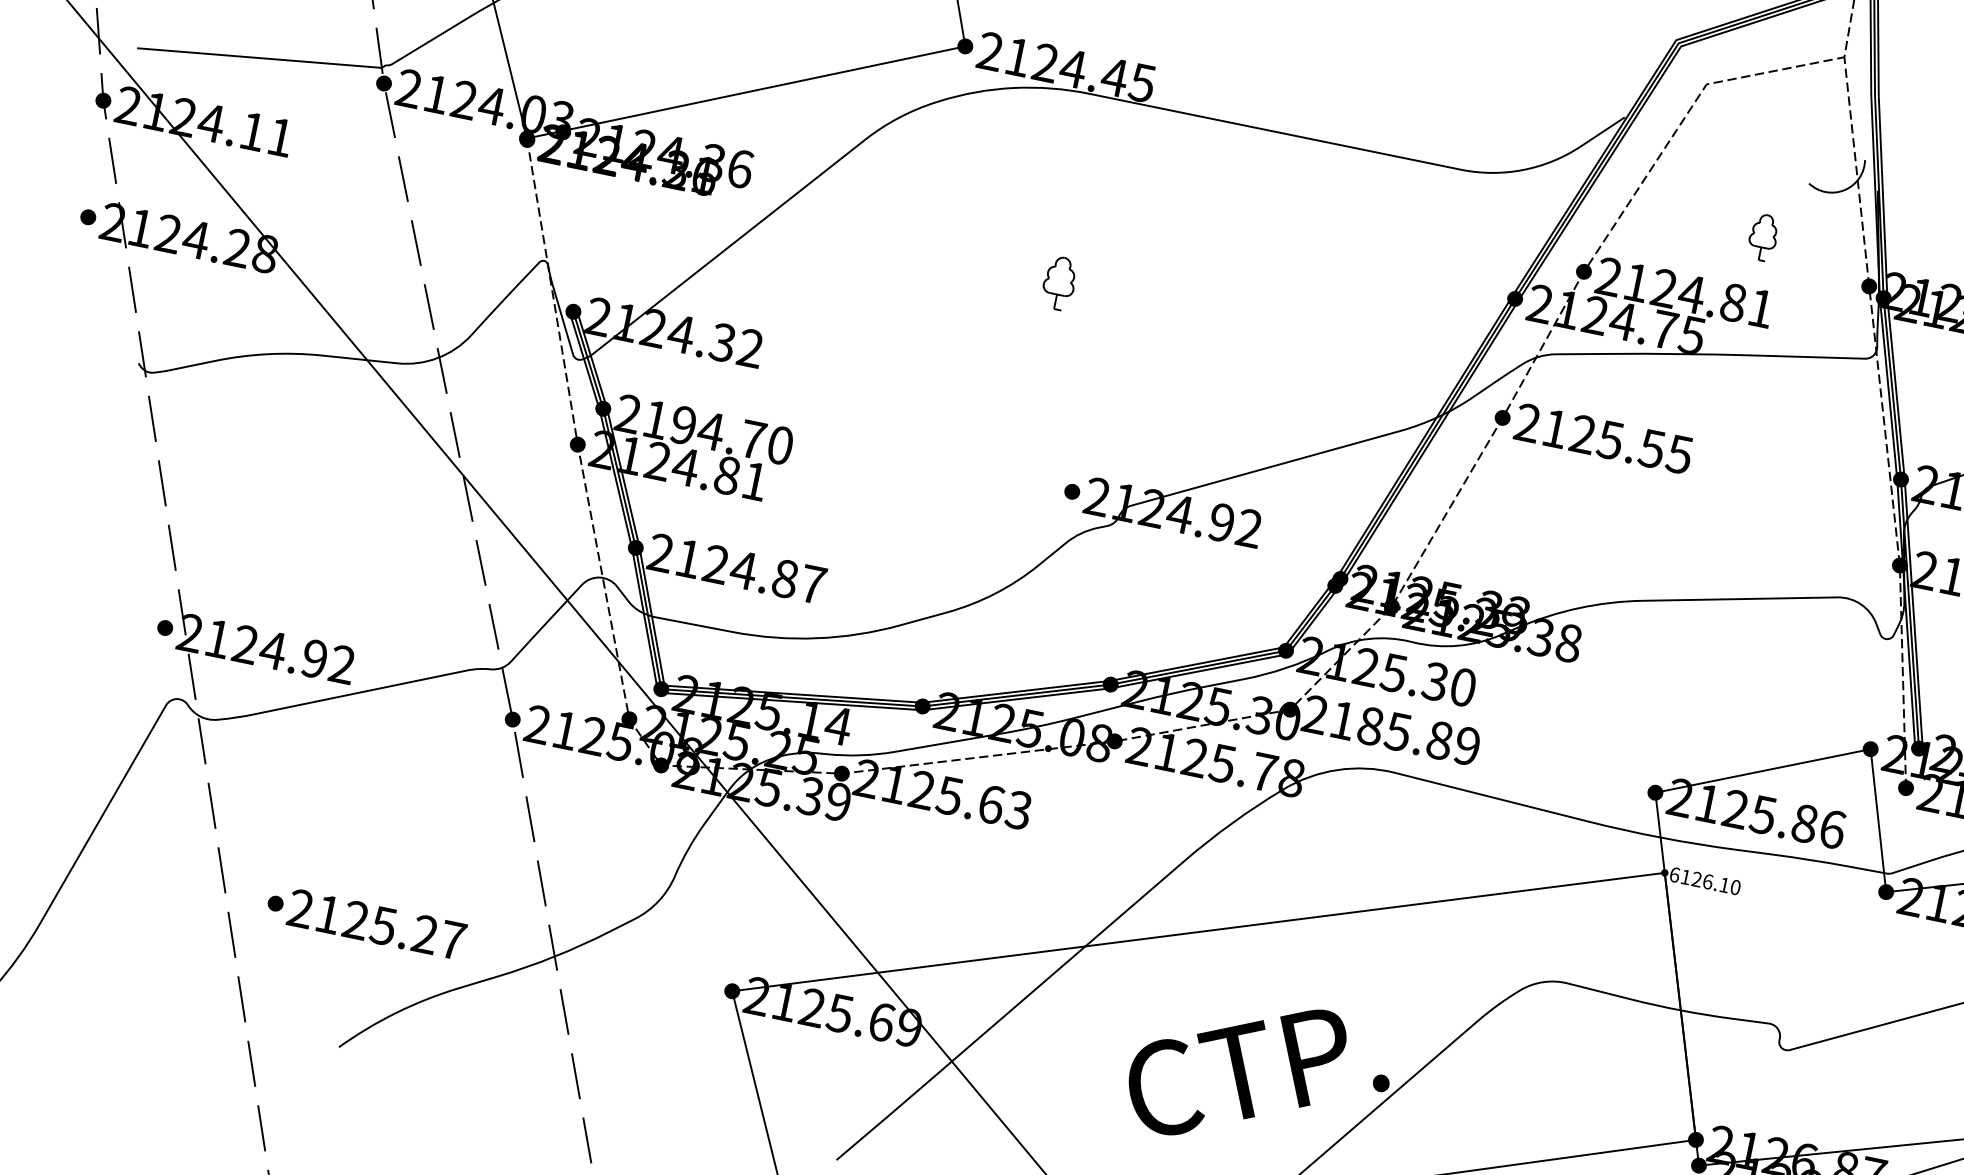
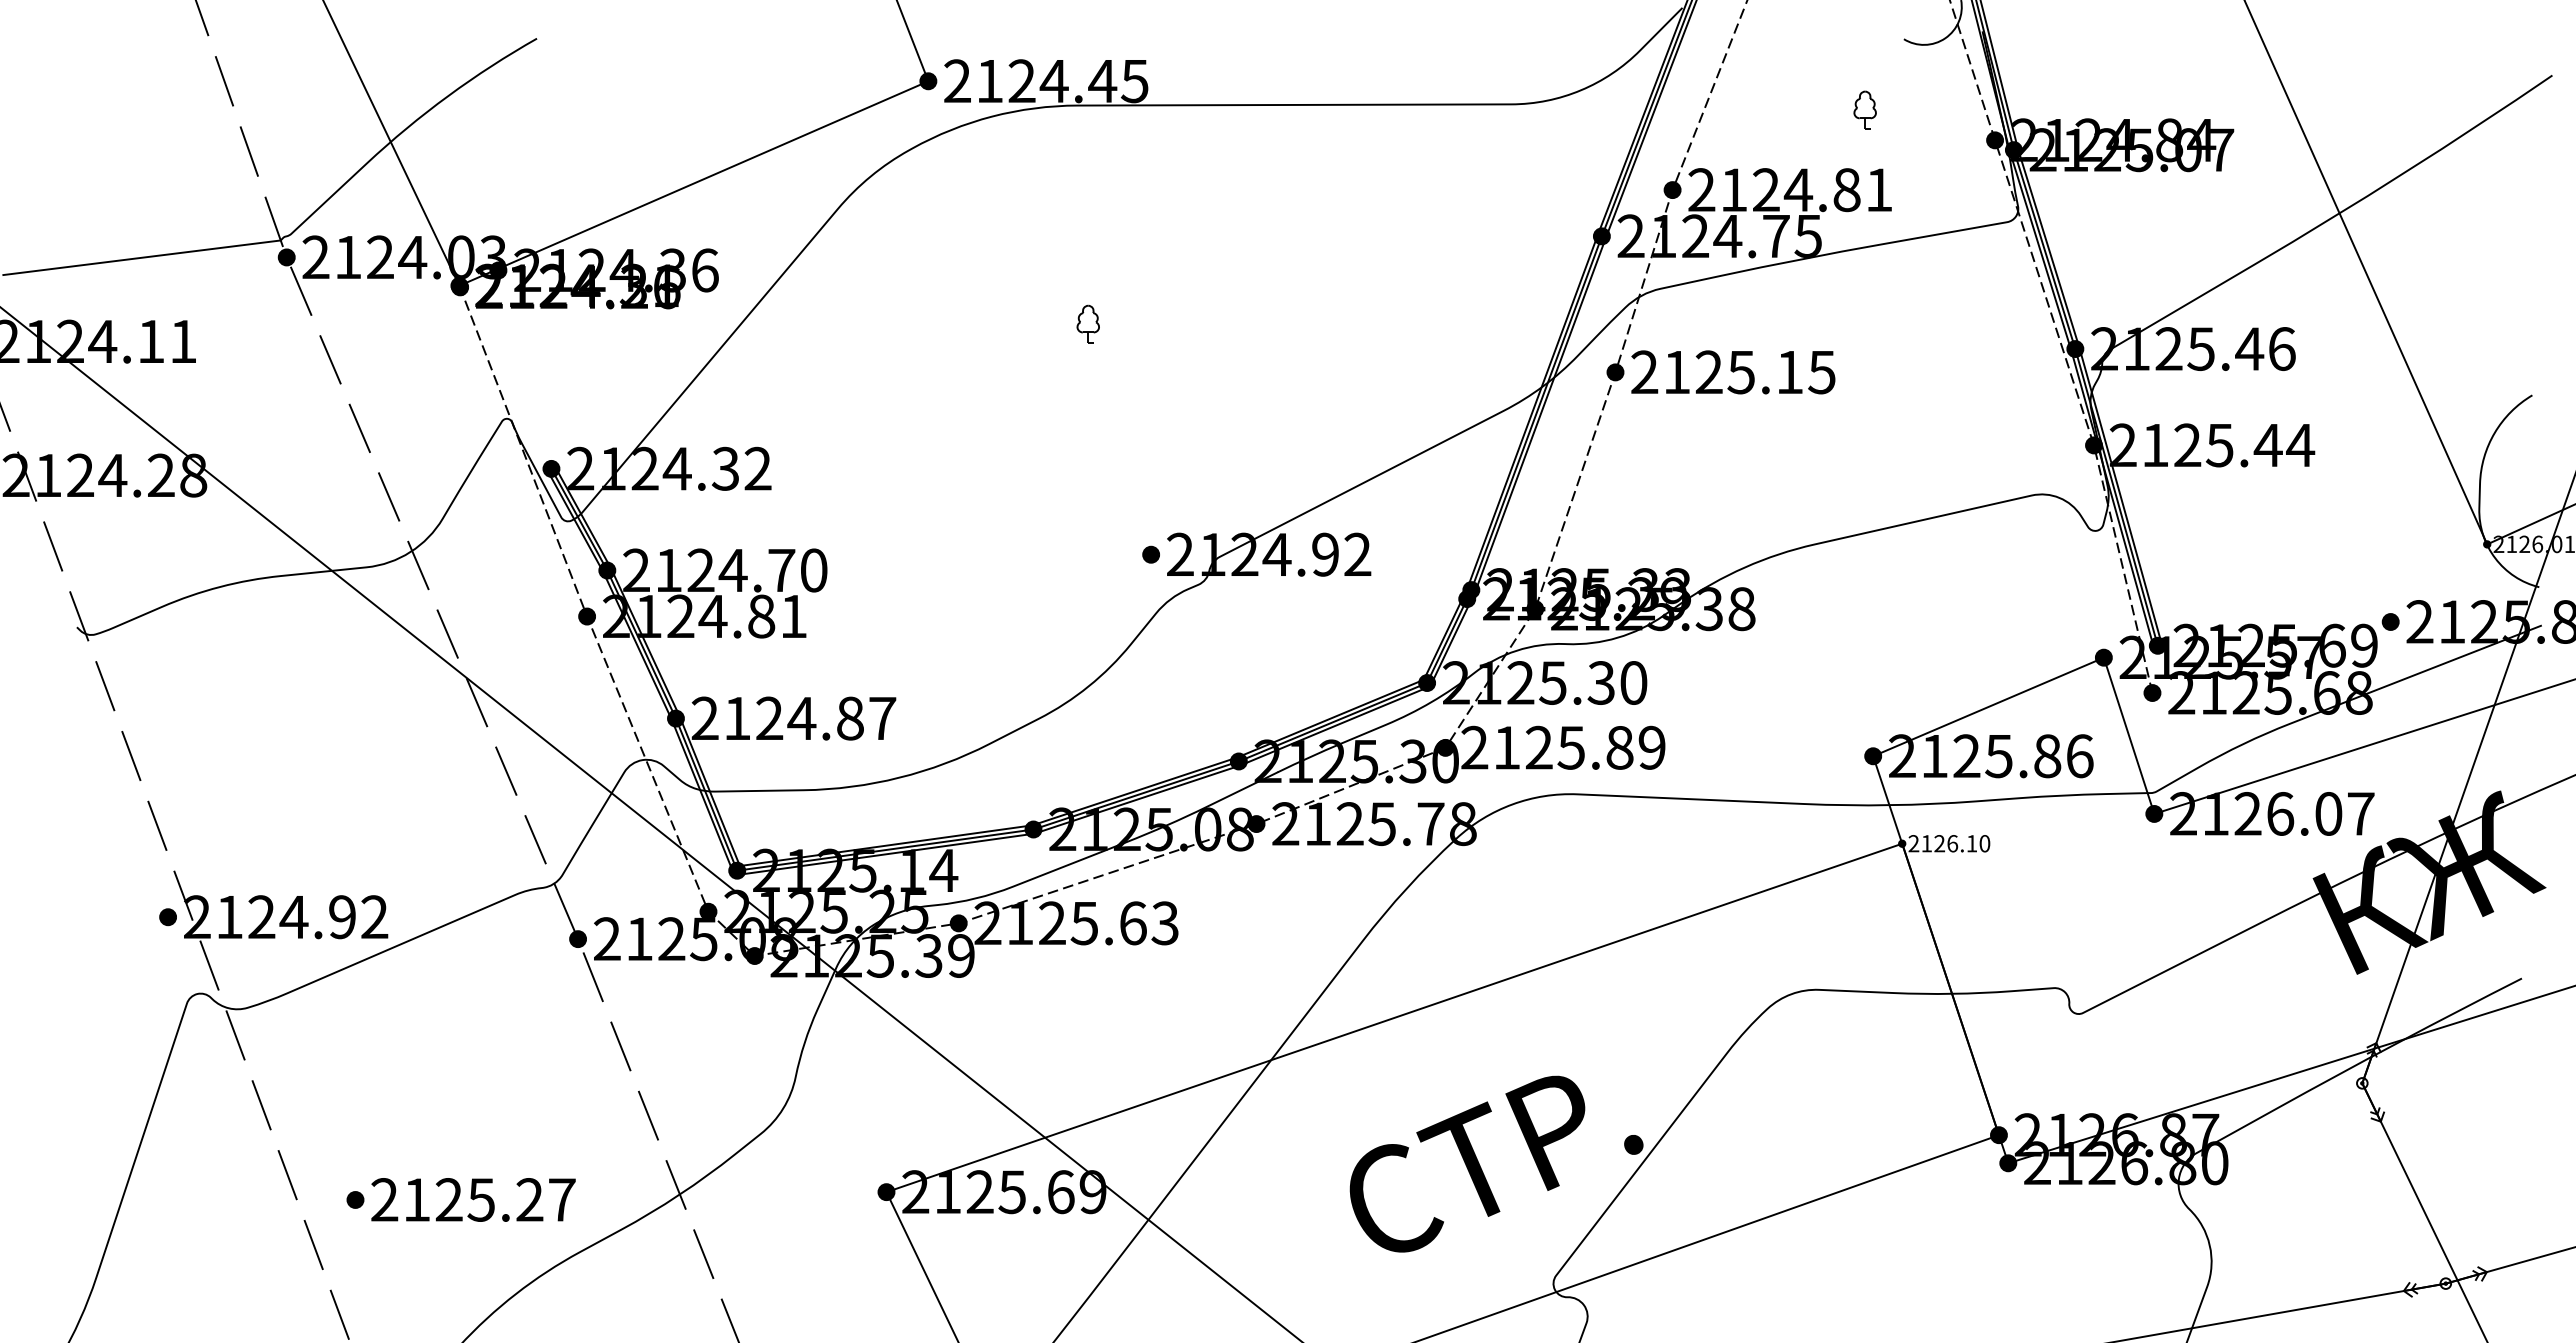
part: (1762, 236) -> (1864, 109), size x0.71
part: (1058, 282) -> (1087, 323), size x0.62
text: (683, 425) -> (700, 570), 2194.70 -> 2124.70
text: (1651, 448) -> (1789, 372), 2125.55 -> 2125.15
text: (1370, 725) -> (1539, 747), 2185.89 -> 2125.89
text: (1674, 874) -> (1913, 843), 6126.10 -> 2126.10

